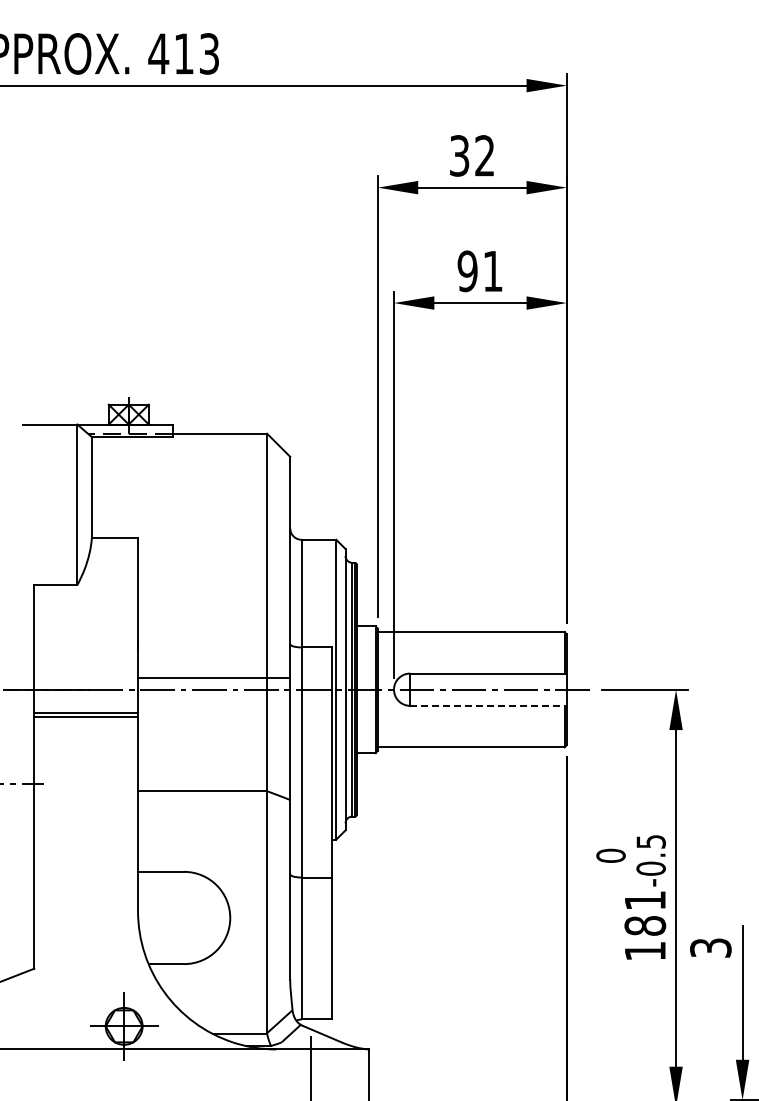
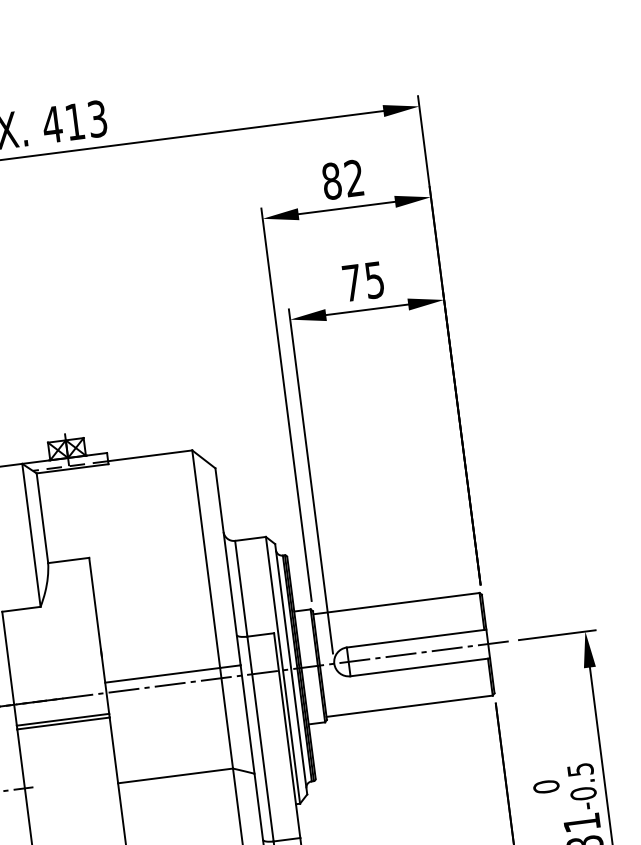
text: (459, 155) -> (331, 180), 32 -> 82
text: (479, 271) -> (362, 281), 91 -> 75
line: (489, 705) -> (421, 666), dashed -> solid

